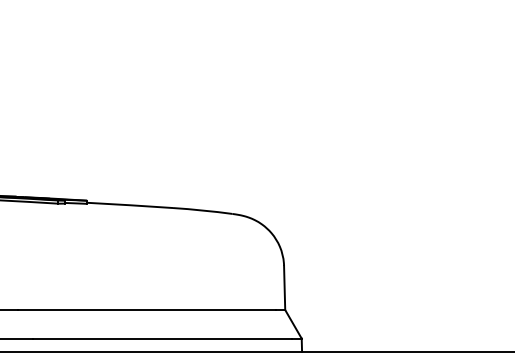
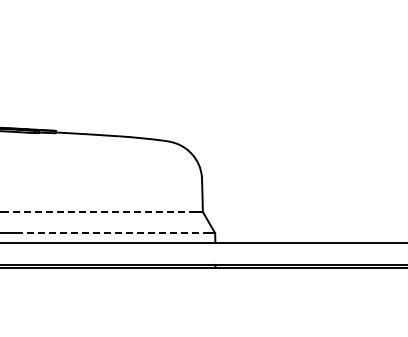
line: (147, 310) -> (100, 212), solid -> dashed
line: (161, 339) -> (111, 233), solid -> dashed

